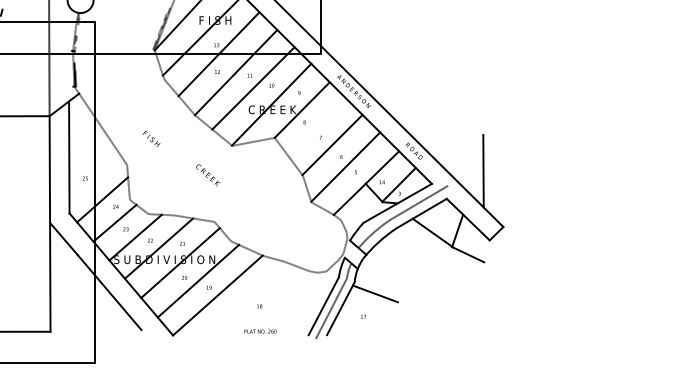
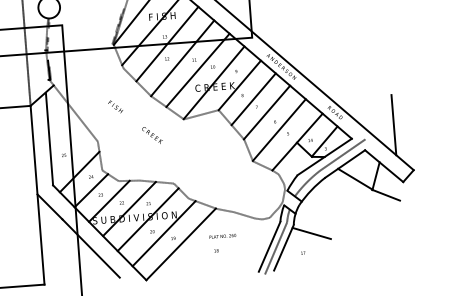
line: (317, 127) -> (253, 98), added
text: (151, 138) -> (115, 106), moved
text: (208, 175) -> (152, 135), moved
text: (260, 331) -> (222, 236), moved

